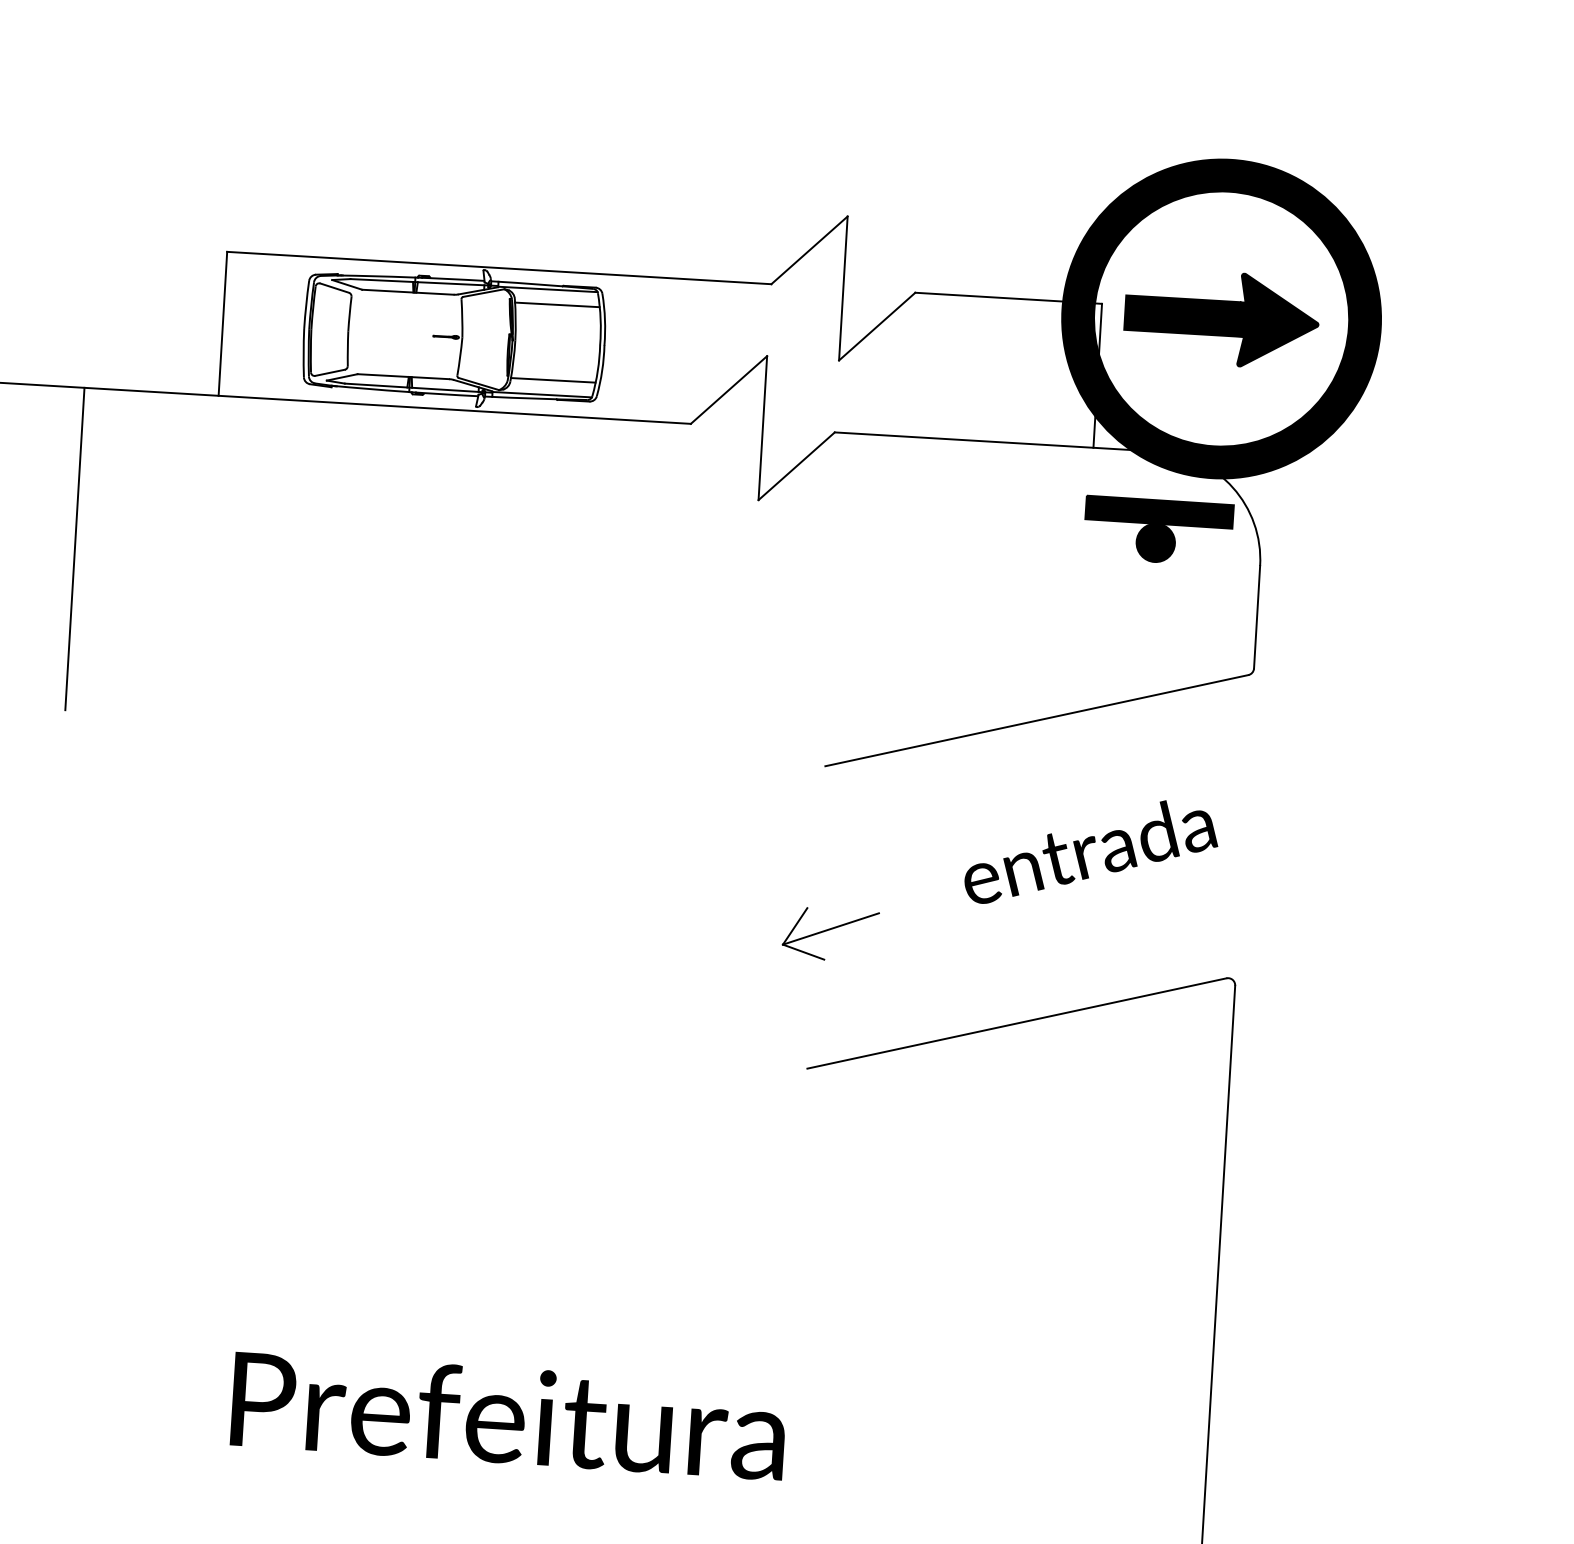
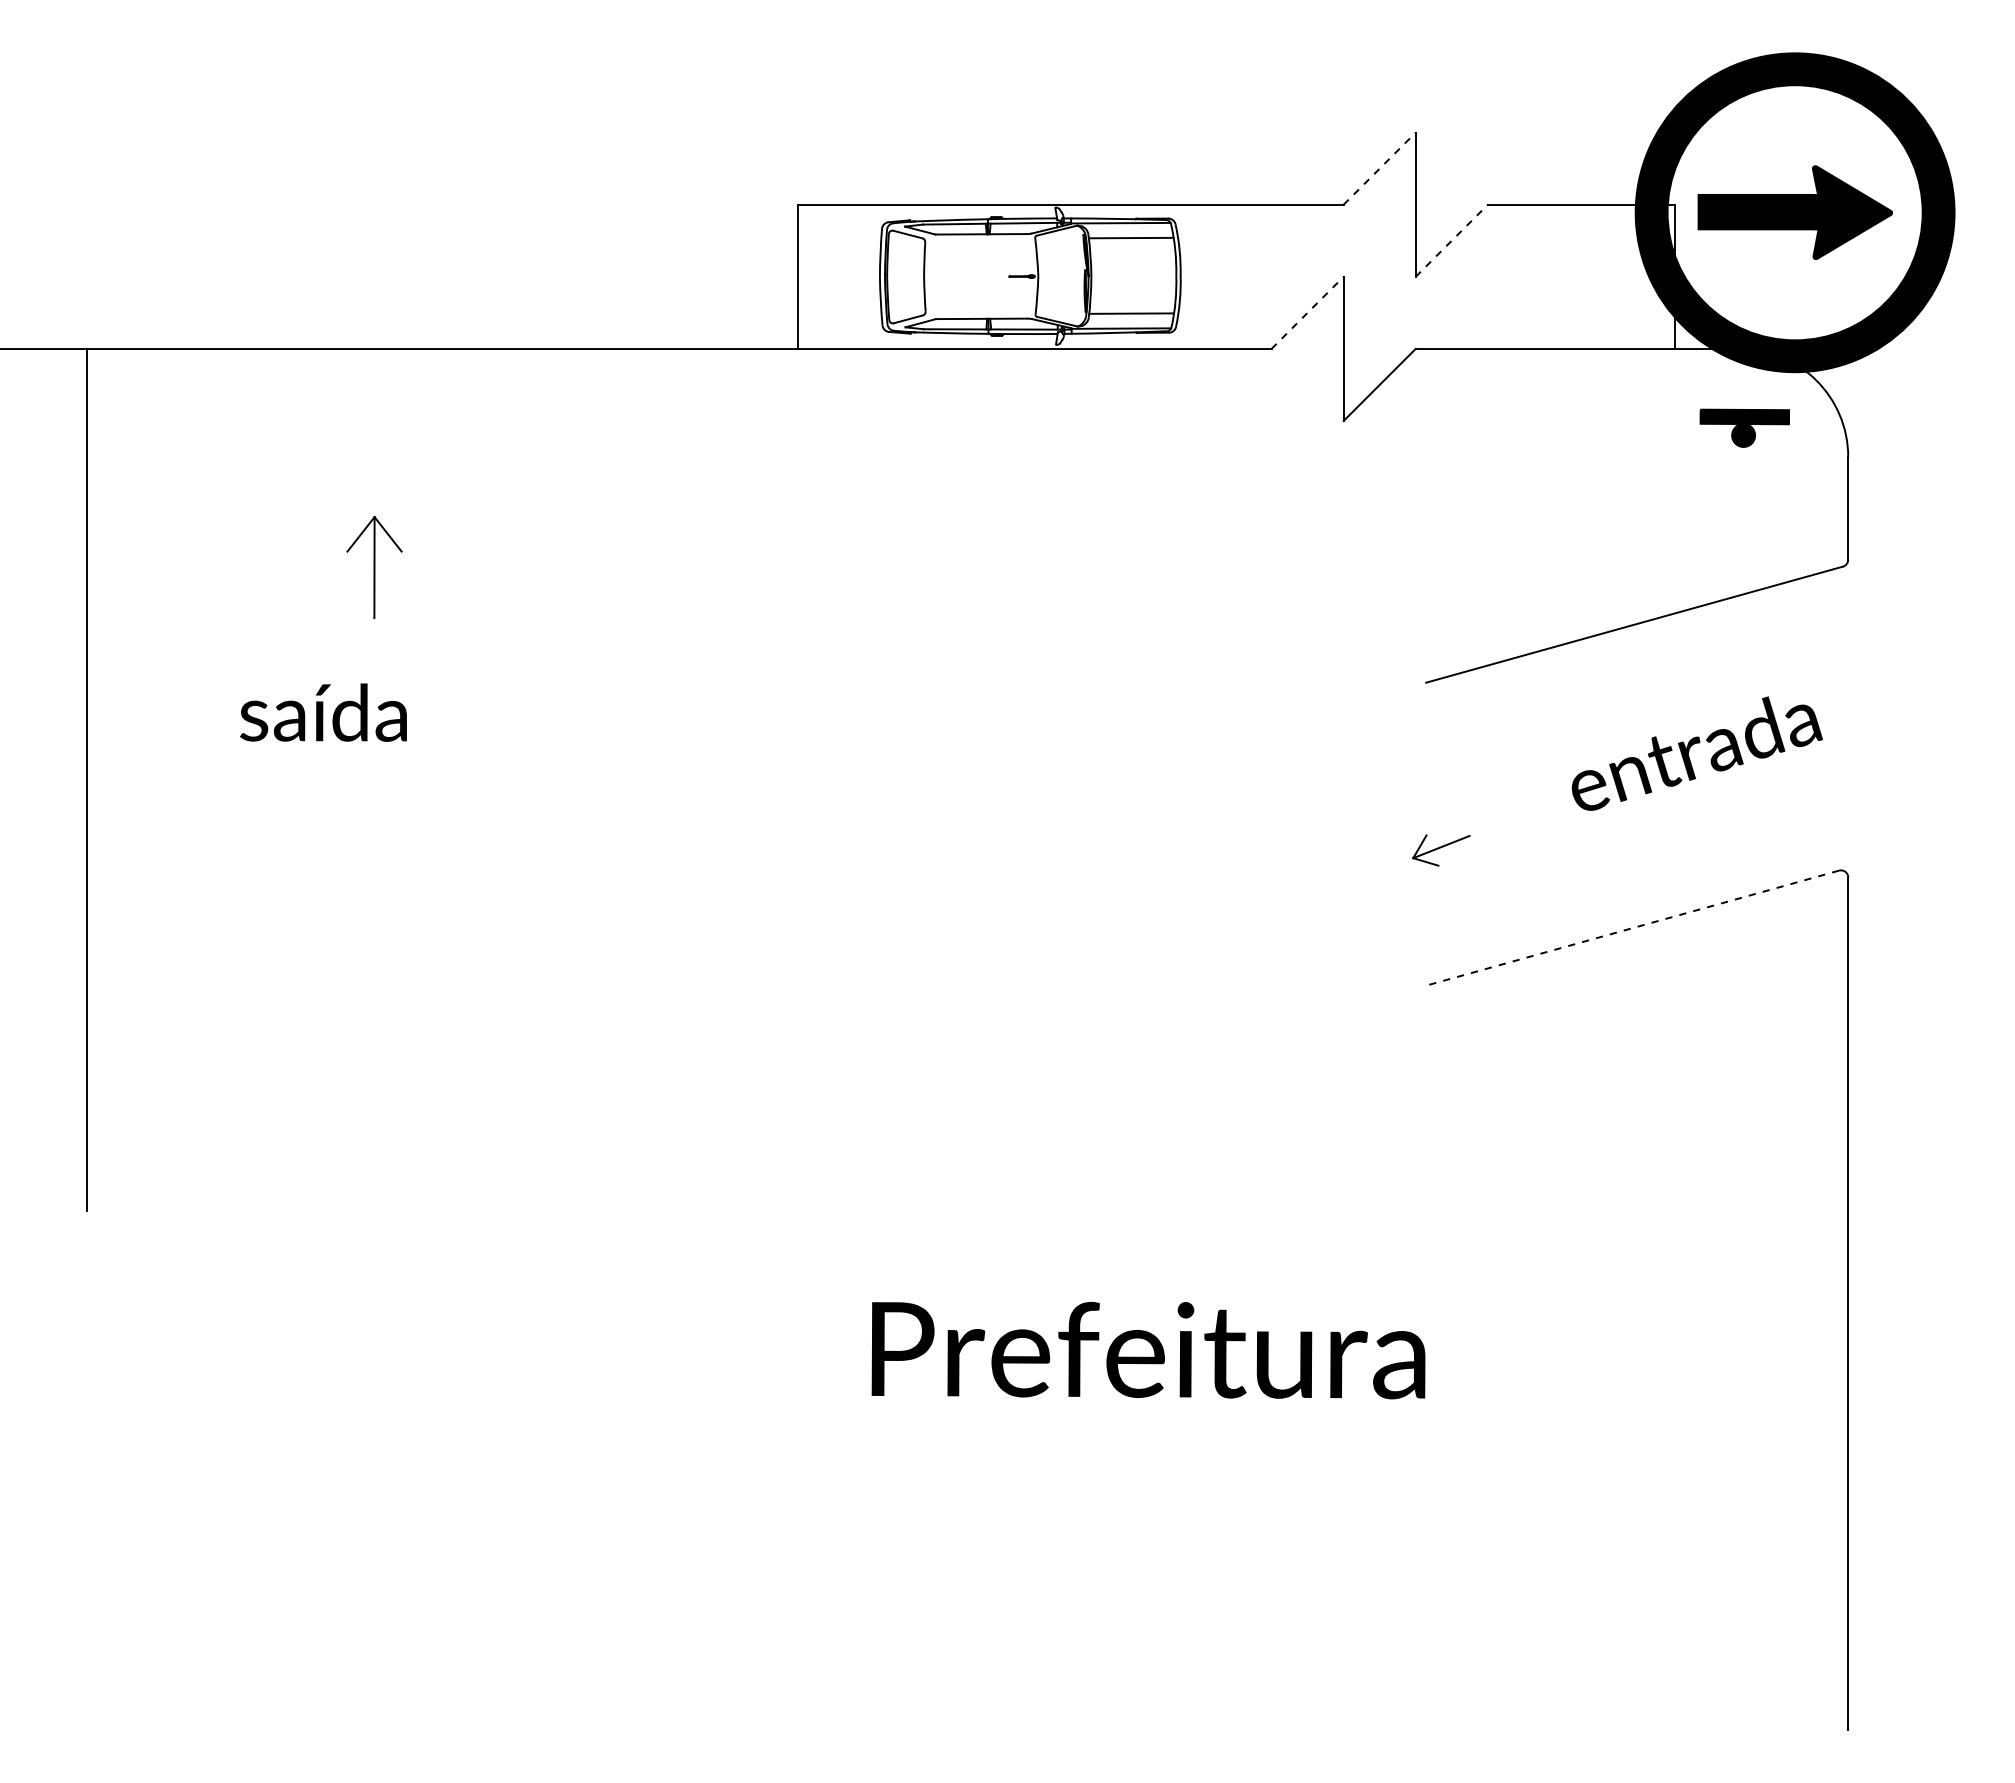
line: (809, 250) -> (1379, 168), solid -> dashed
line: (876, 326) -> (1451, 240), solid -> dashed
line: (728, 389) -> (1307, 312), solid -> dashed
part: (1158, 531) -> (1744, 428), size x0.6
line: (75, 548) -> (664, 509), removed
part: (830, 934) -> (1441, 850), size x0.6
line: (1016, 1023) -> (1632, 928), solid -> dashed

